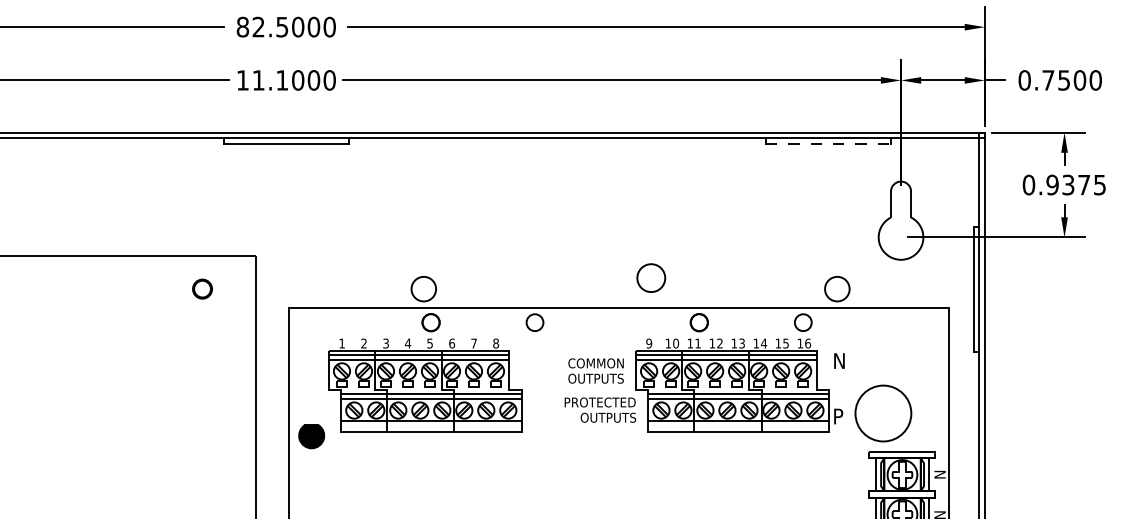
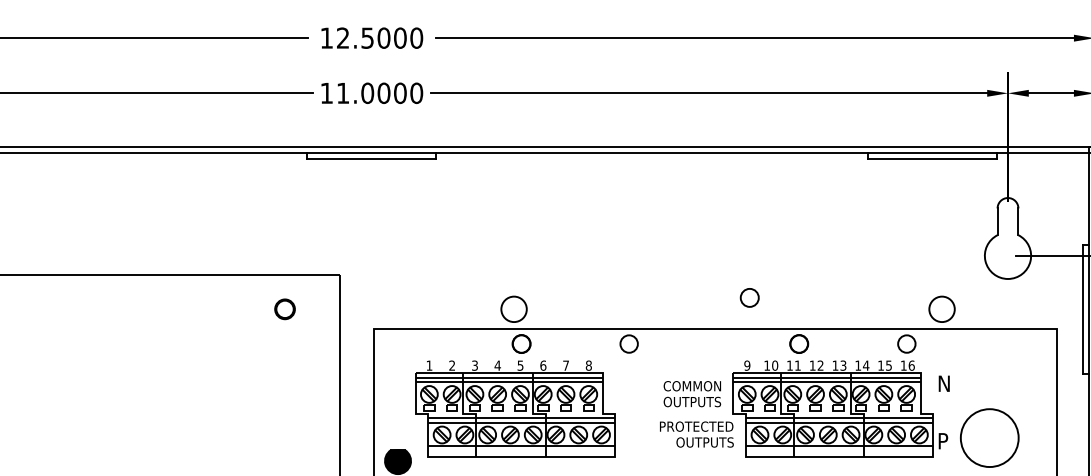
text: (242, 26) -> (326, 37), 82.5000 -> 12.5000
text: (282, 80) -> (367, 93), 11.1000 -> 11.0000
line: (828, 143) -> (932, 158), dashed -> solid
circle: (651, 277) -> (749, 297), size x0.62

